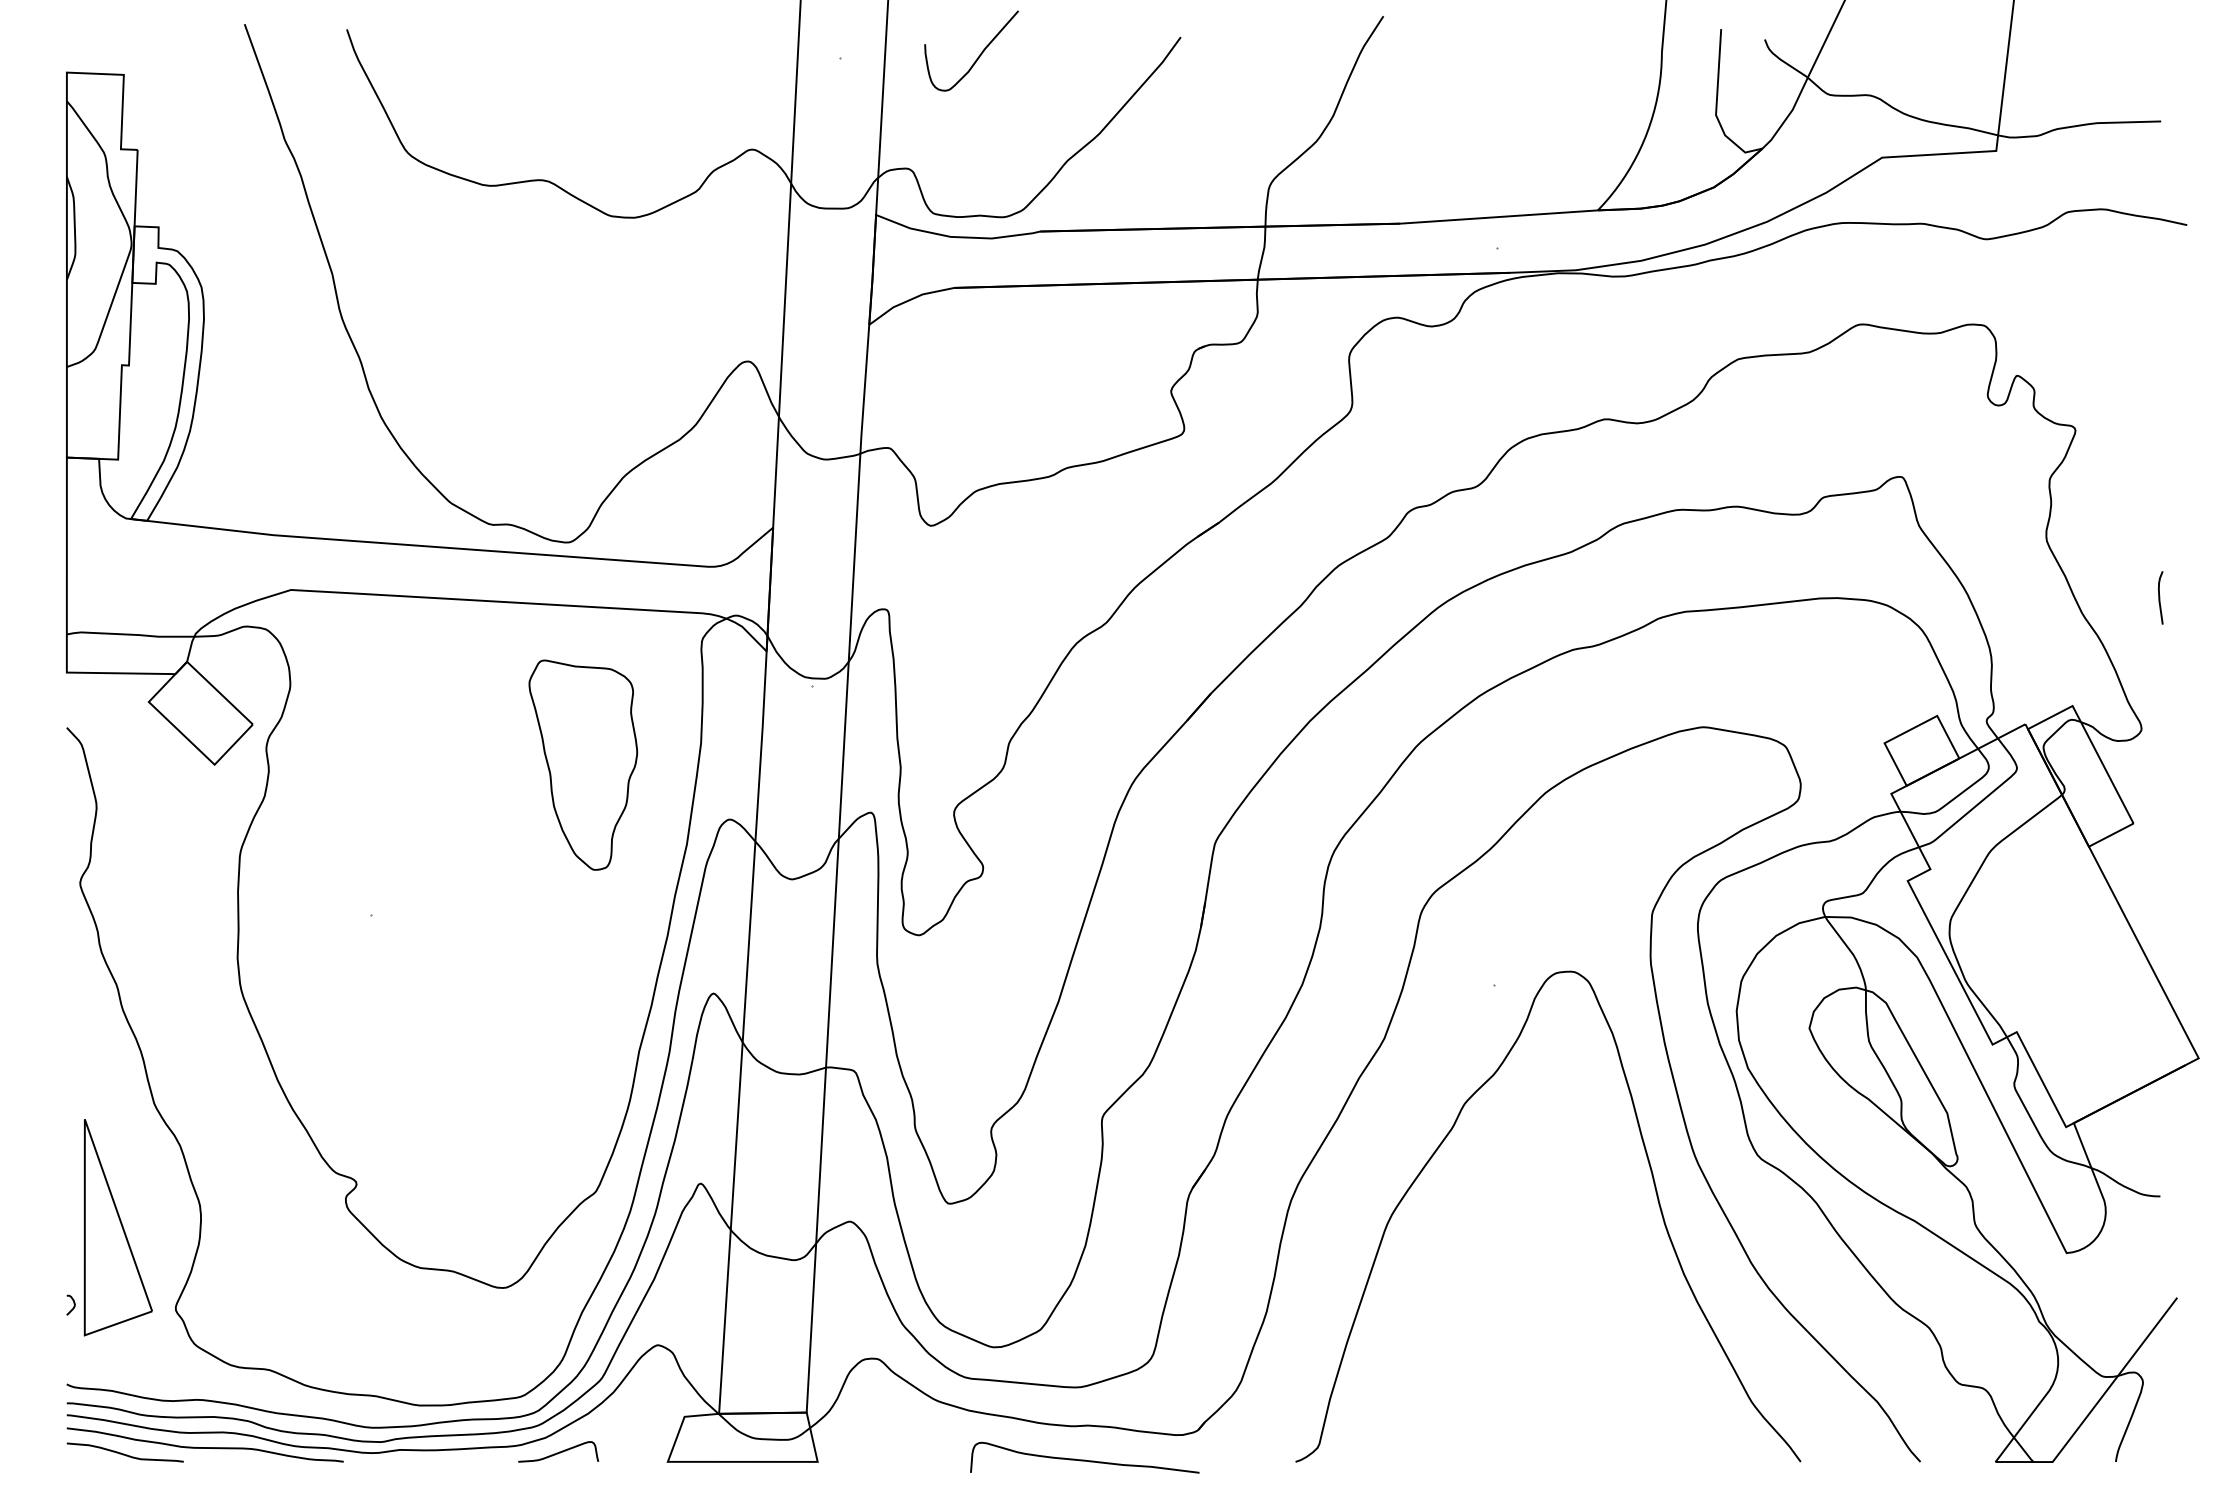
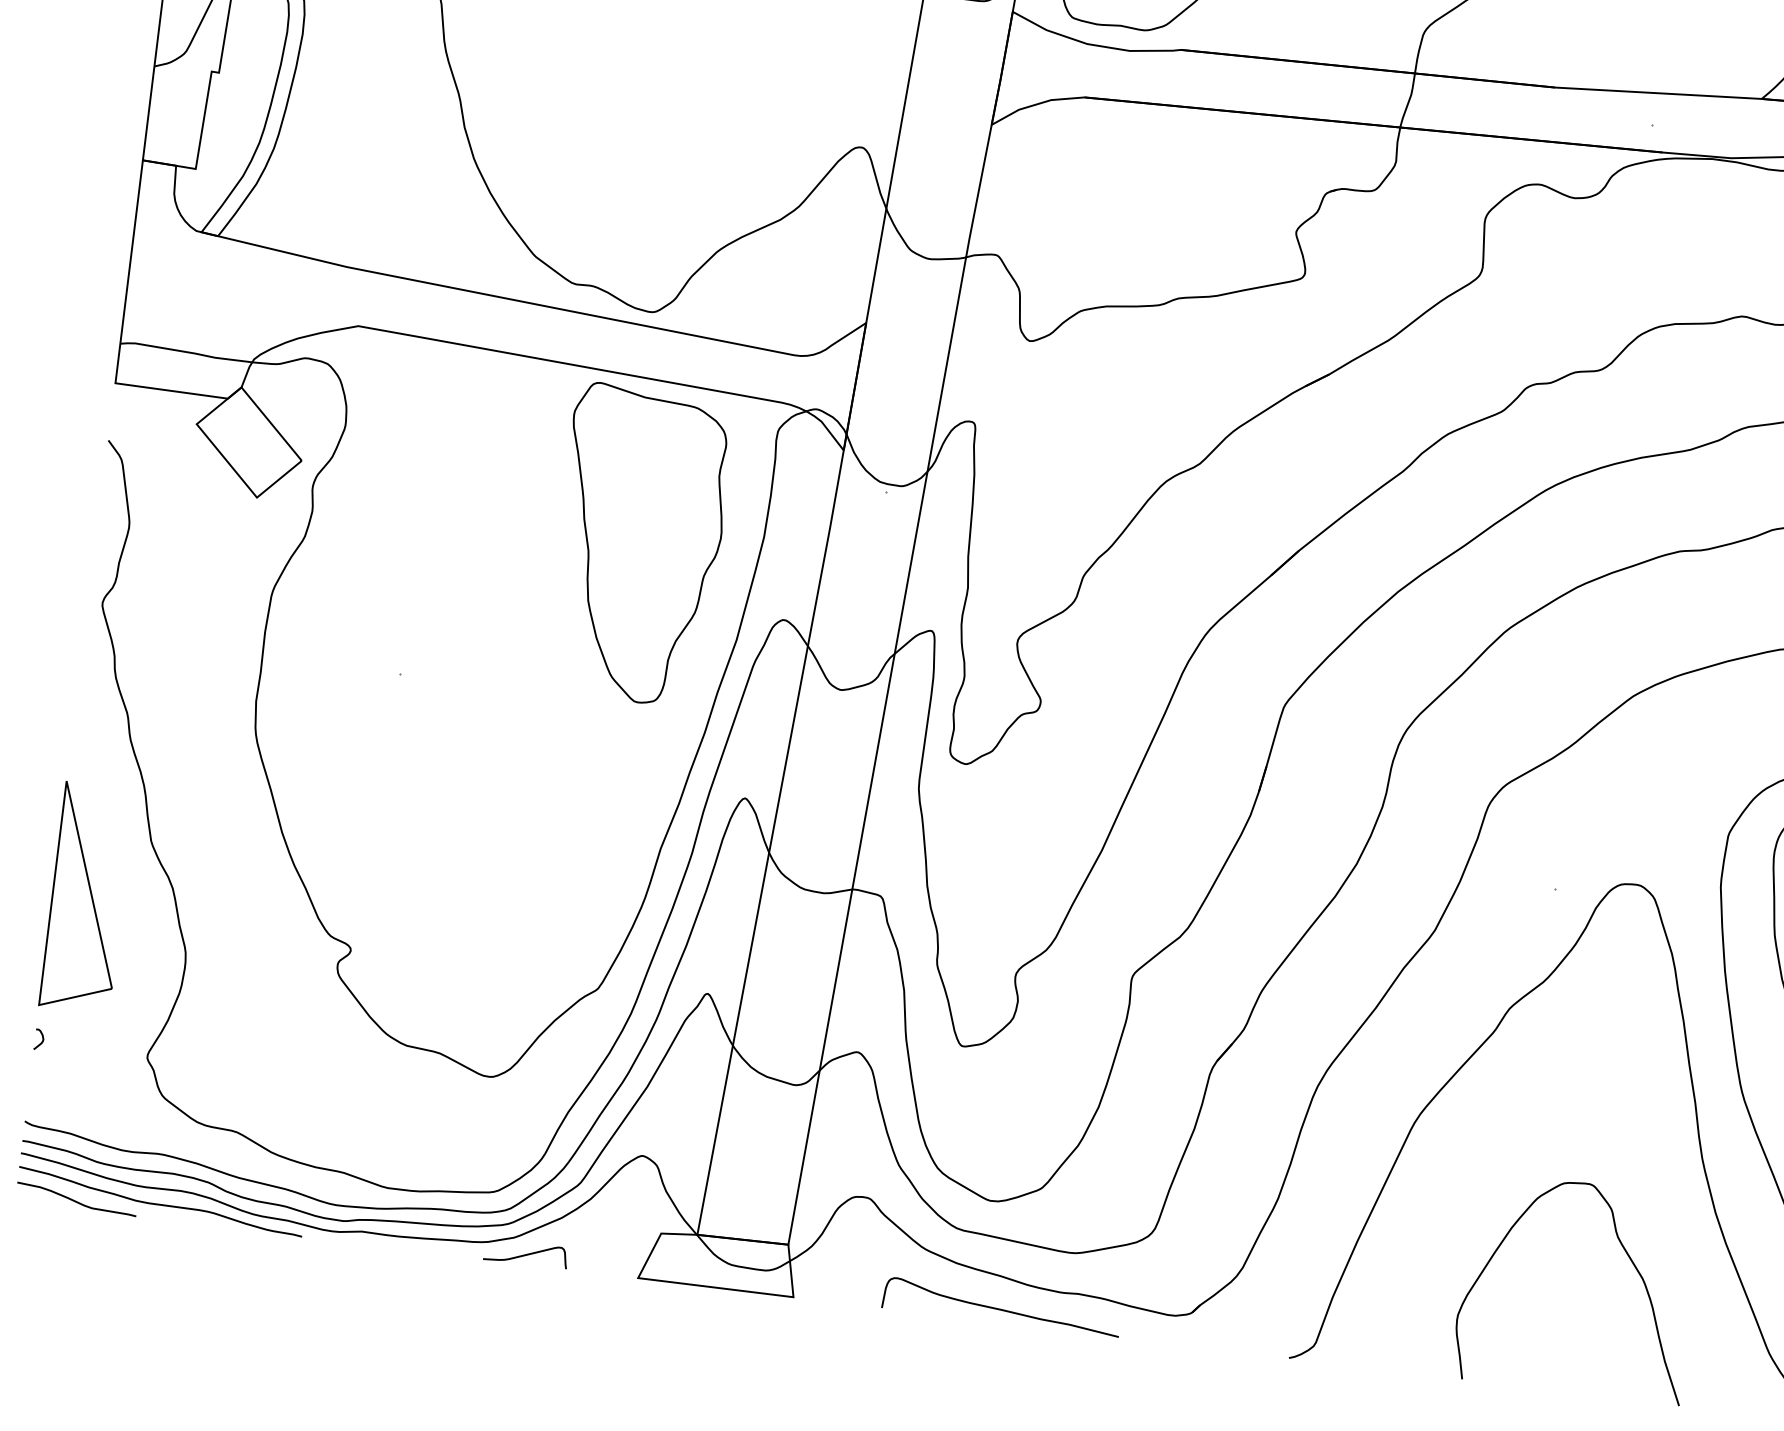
part: (583, 764) -> (639, 544), size x1.43
part: (117, 1227) -> (86, 897), moved
curve: (1607, 1328) -> (1629, 1259), added
curve: (1084, 1459) -> (1001, 1308), moved

